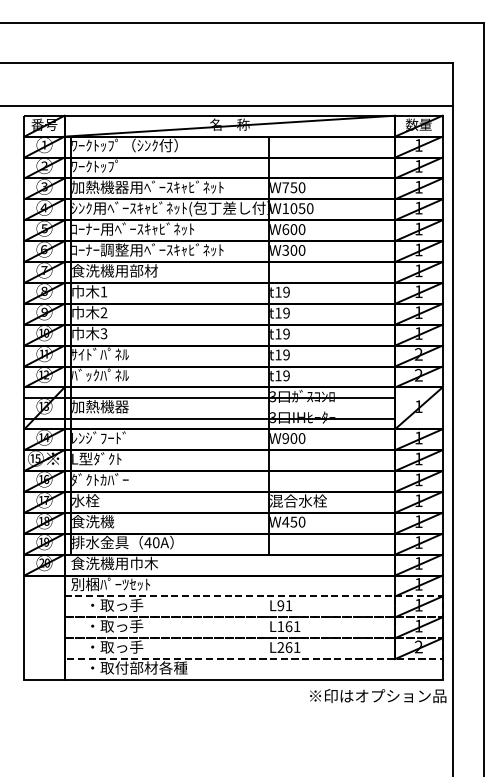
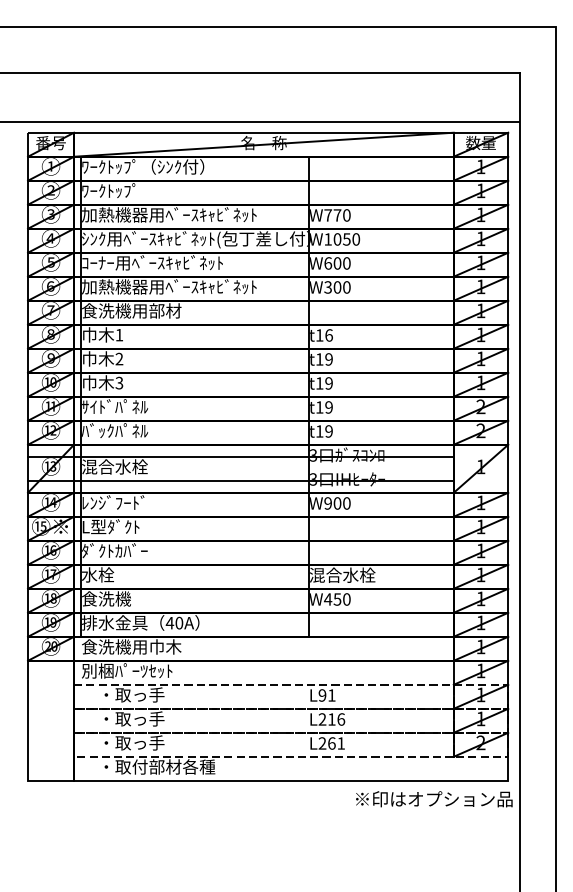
text: (293, 187) -> (337, 215), W750 -> W770
text: (99, 249) -> (114, 286), ｺｰﾅｰ調整用ﾍﾞｰｽｷｬﾋﾞﾈｯﾄ -> 加熱機器用ﾍﾞｰｽｷｬﾋﾞﾈｯﾄ
text: (286, 292) -> (328, 335), t19 -> t16
text: (99, 406) -> (114, 466), 加熱機器 -> 混合水栓
text: (288, 626) -> (331, 719), L161 -> L216

